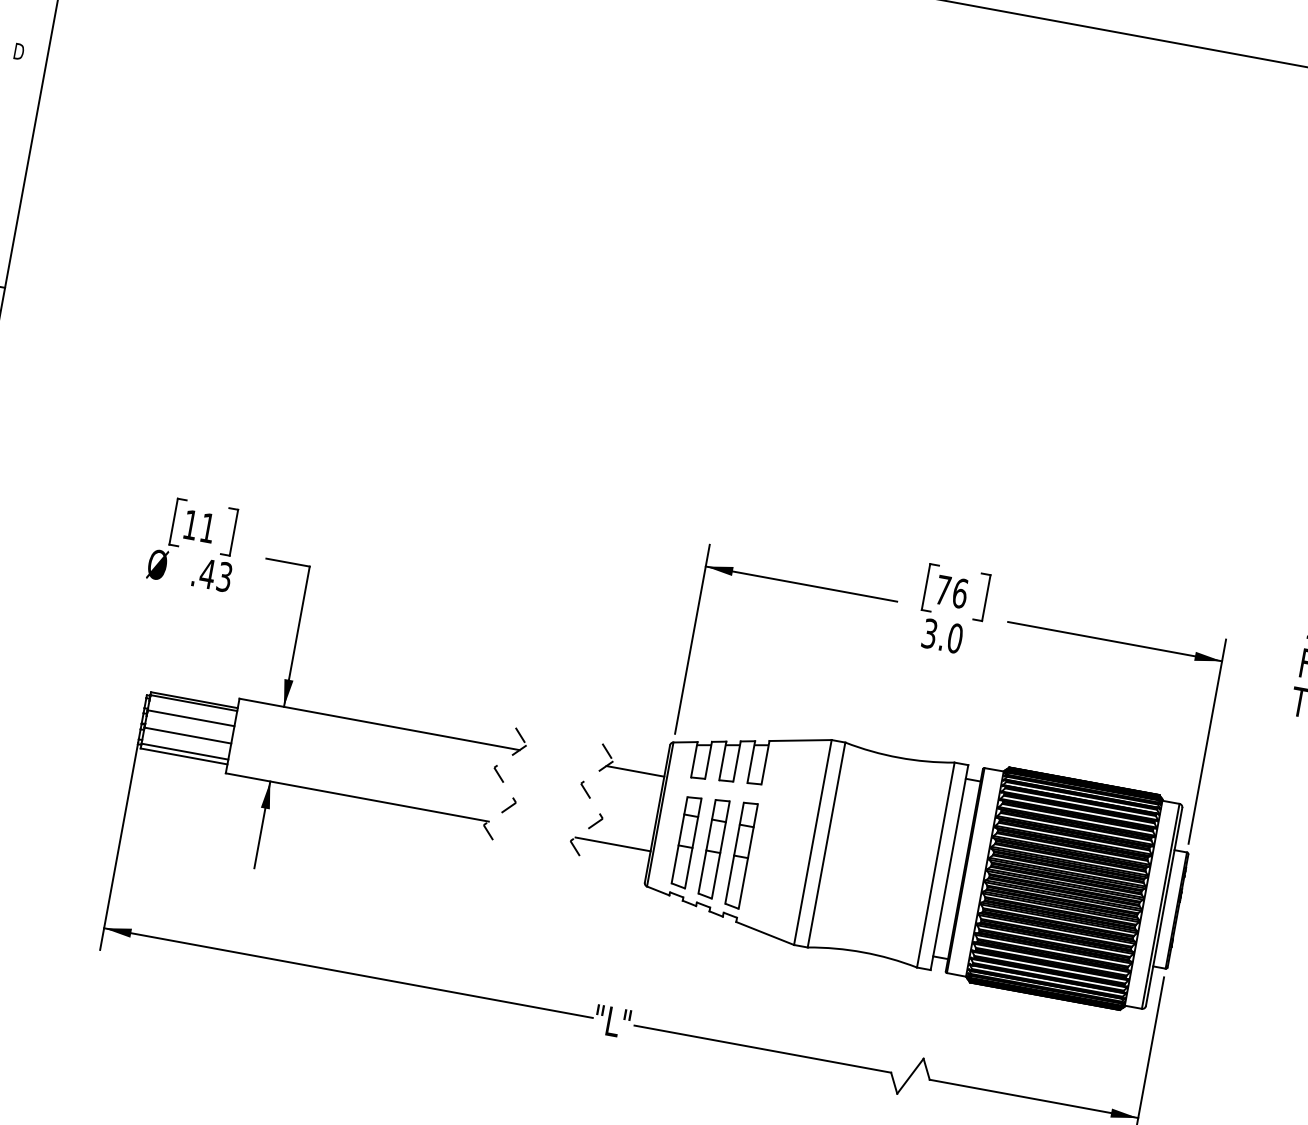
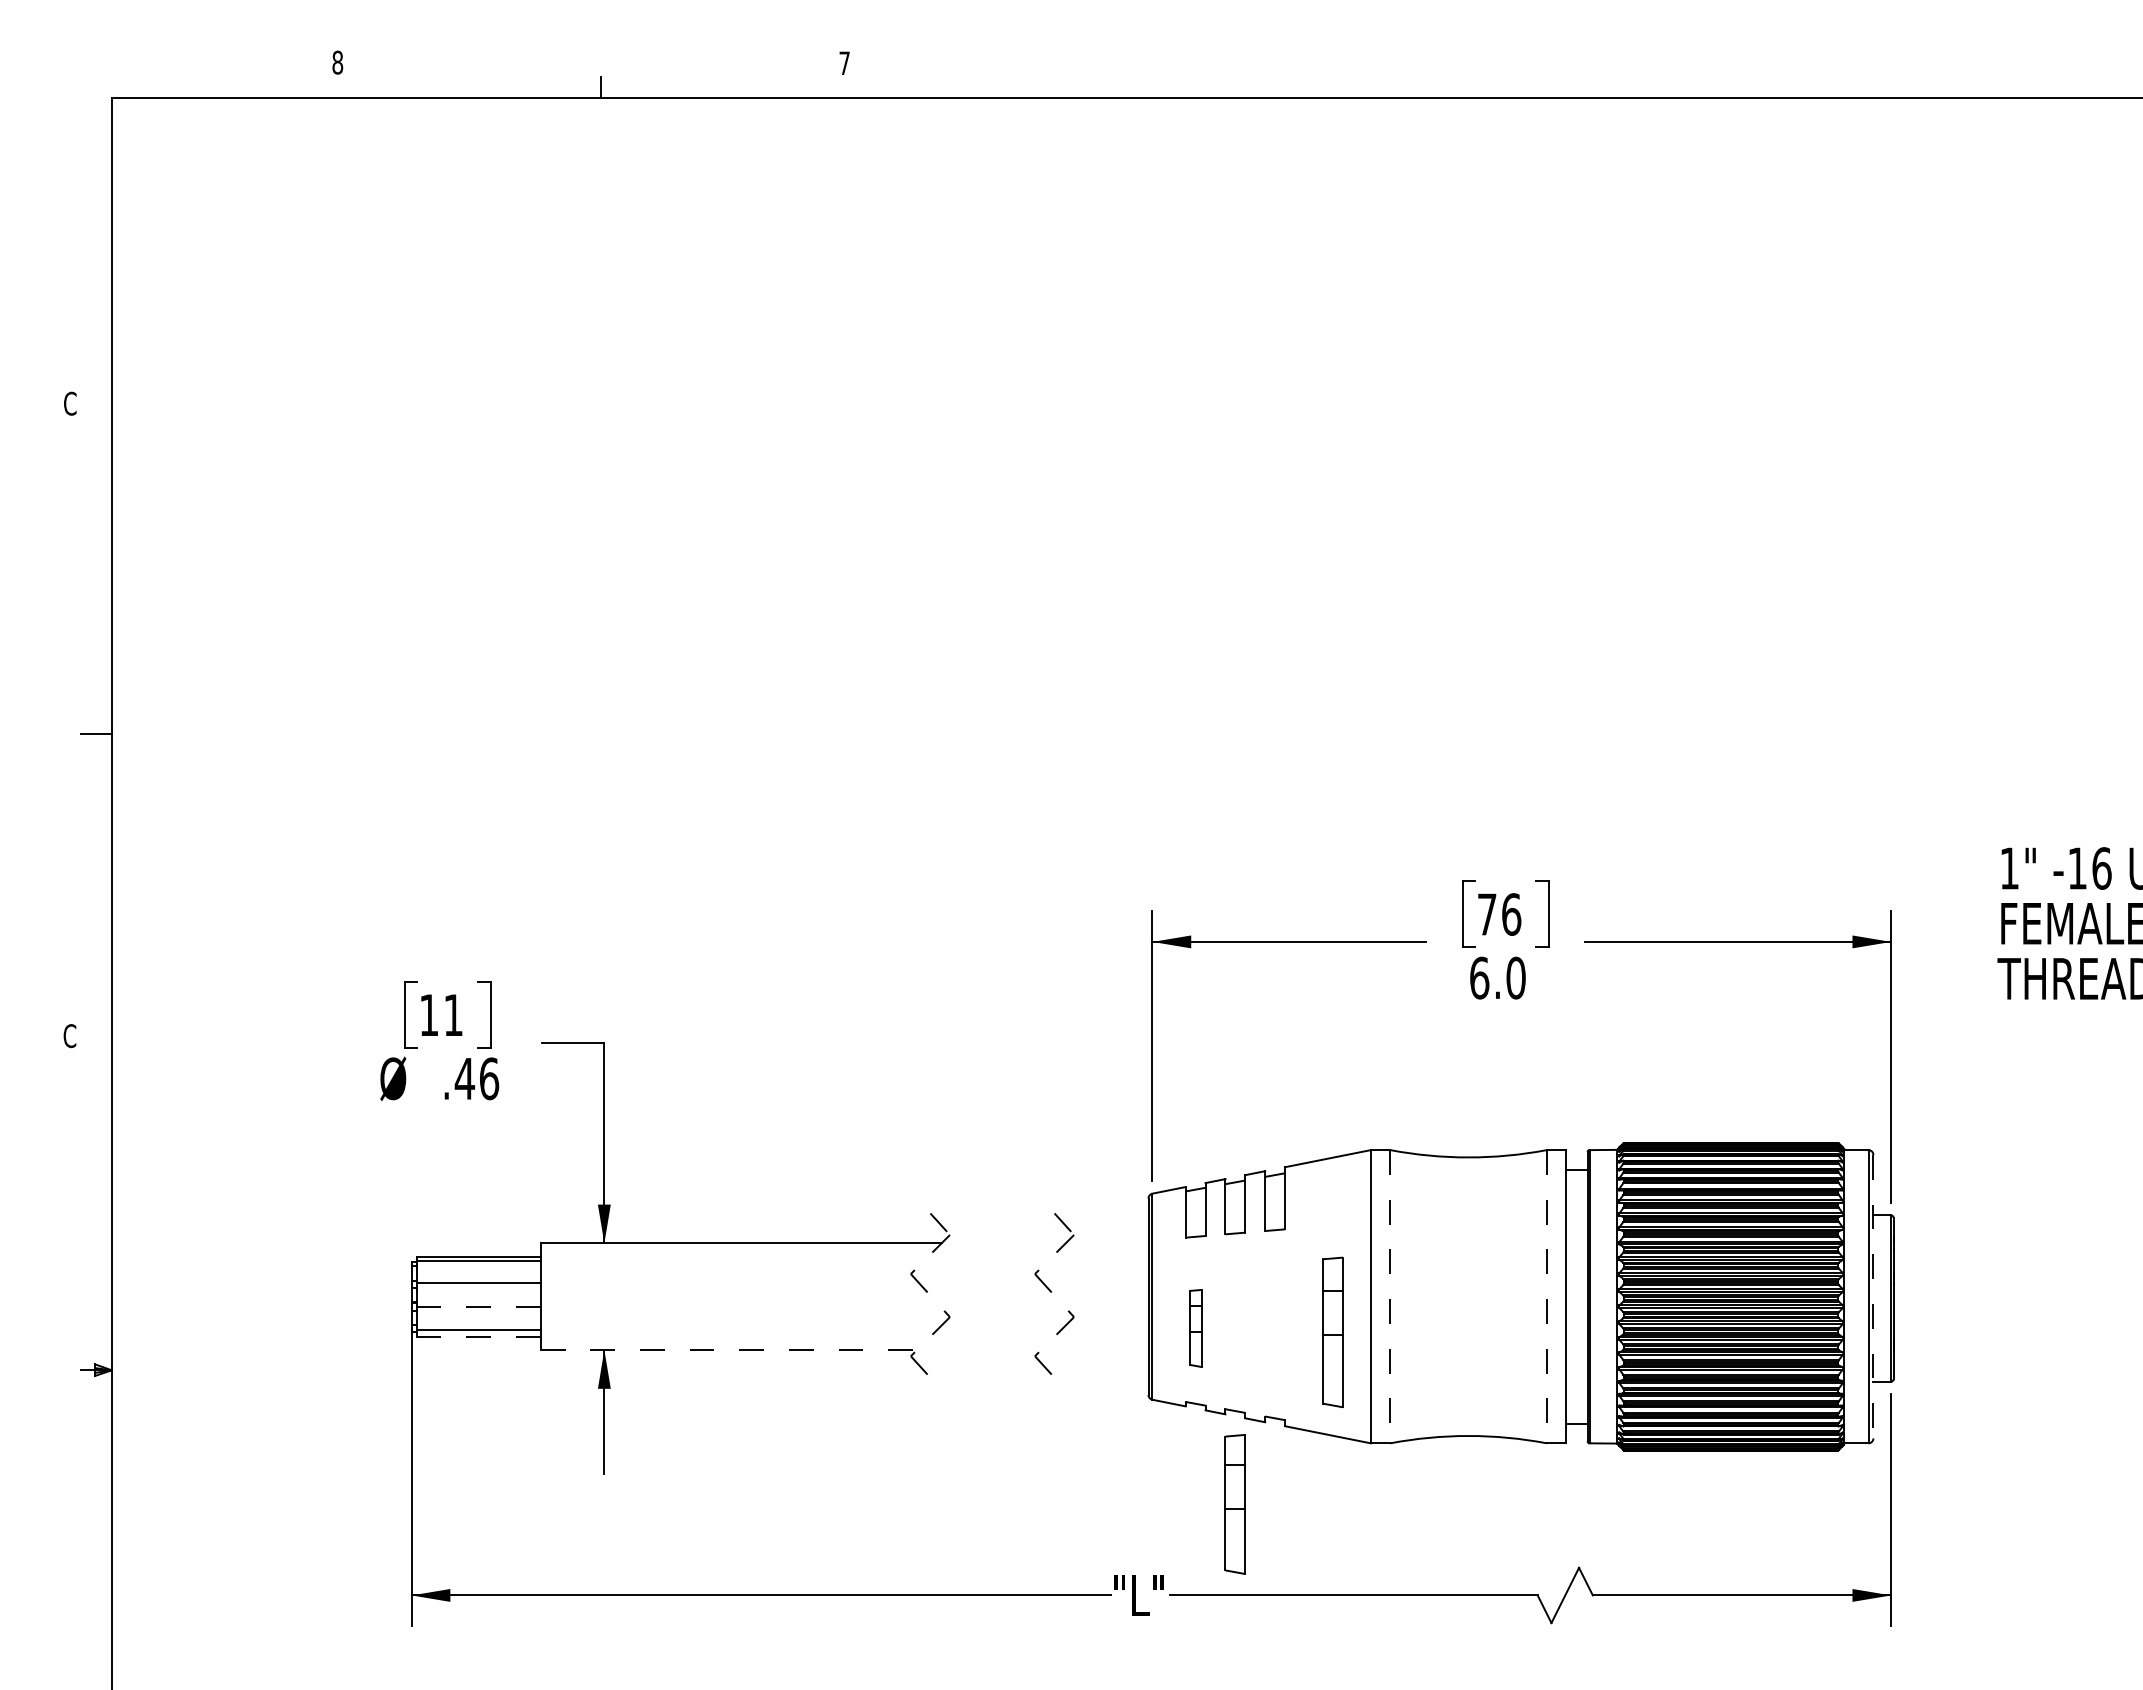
text: (18, 51) -> (70, 403), D -> C
text: (224, 576) -> (489, 1078), .43 -> .46
text: (929, 633) -> (1479, 977), 3.0 -> 6.0
line: (188, 735) -> (479, 1307), solid -> dashed
line: (184, 756) -> (479, 1337), solid -> dashed
line: (634, 771) -> (1106, 1243), removed
line: (357, 797) -> (729, 1350), solid -> dashed
part: (686, 842) -> (1195, 1328), size x0.6
line: (612, 844) -> (1094, 1350), removed
line: (826, 844) -> (1390, 1296), solid -> dashed
part: (713, 848) -> (1234, 1504), moved
part: (740, 855) -> (1332, 1332), moved
line: (935, 864) -> (1546, 1296), solid -> dashed
line: (1164, 906) -> (1873, 1296), solid -> dashed

